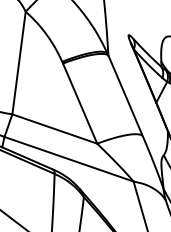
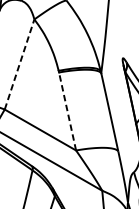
line: (19, 63) -> (19, 64), solid -> dashed
line: (80, 103) -> (67, 111), solid -> dashed

